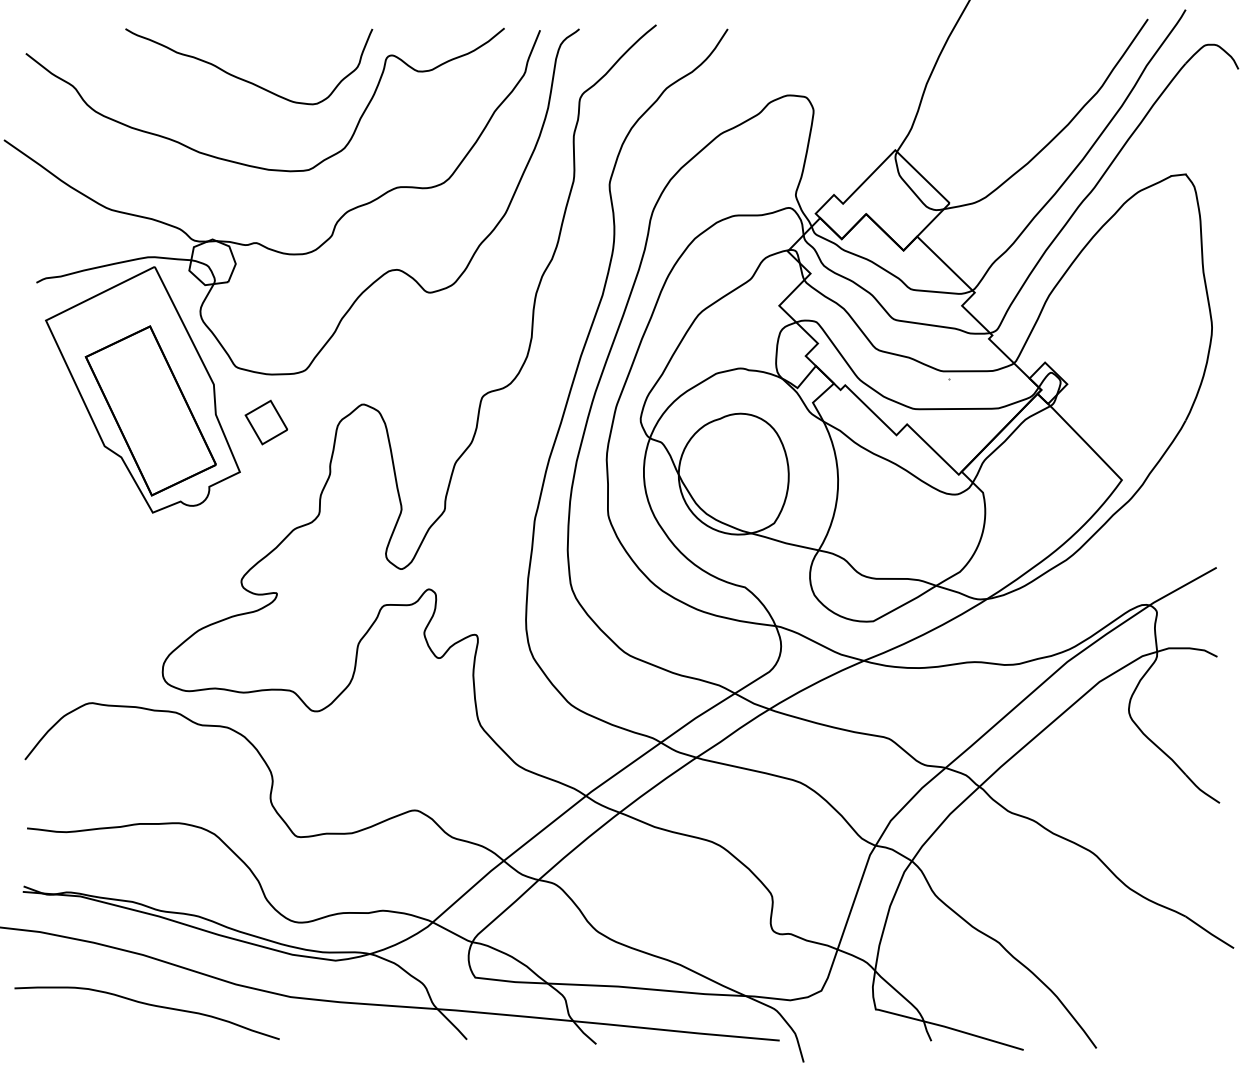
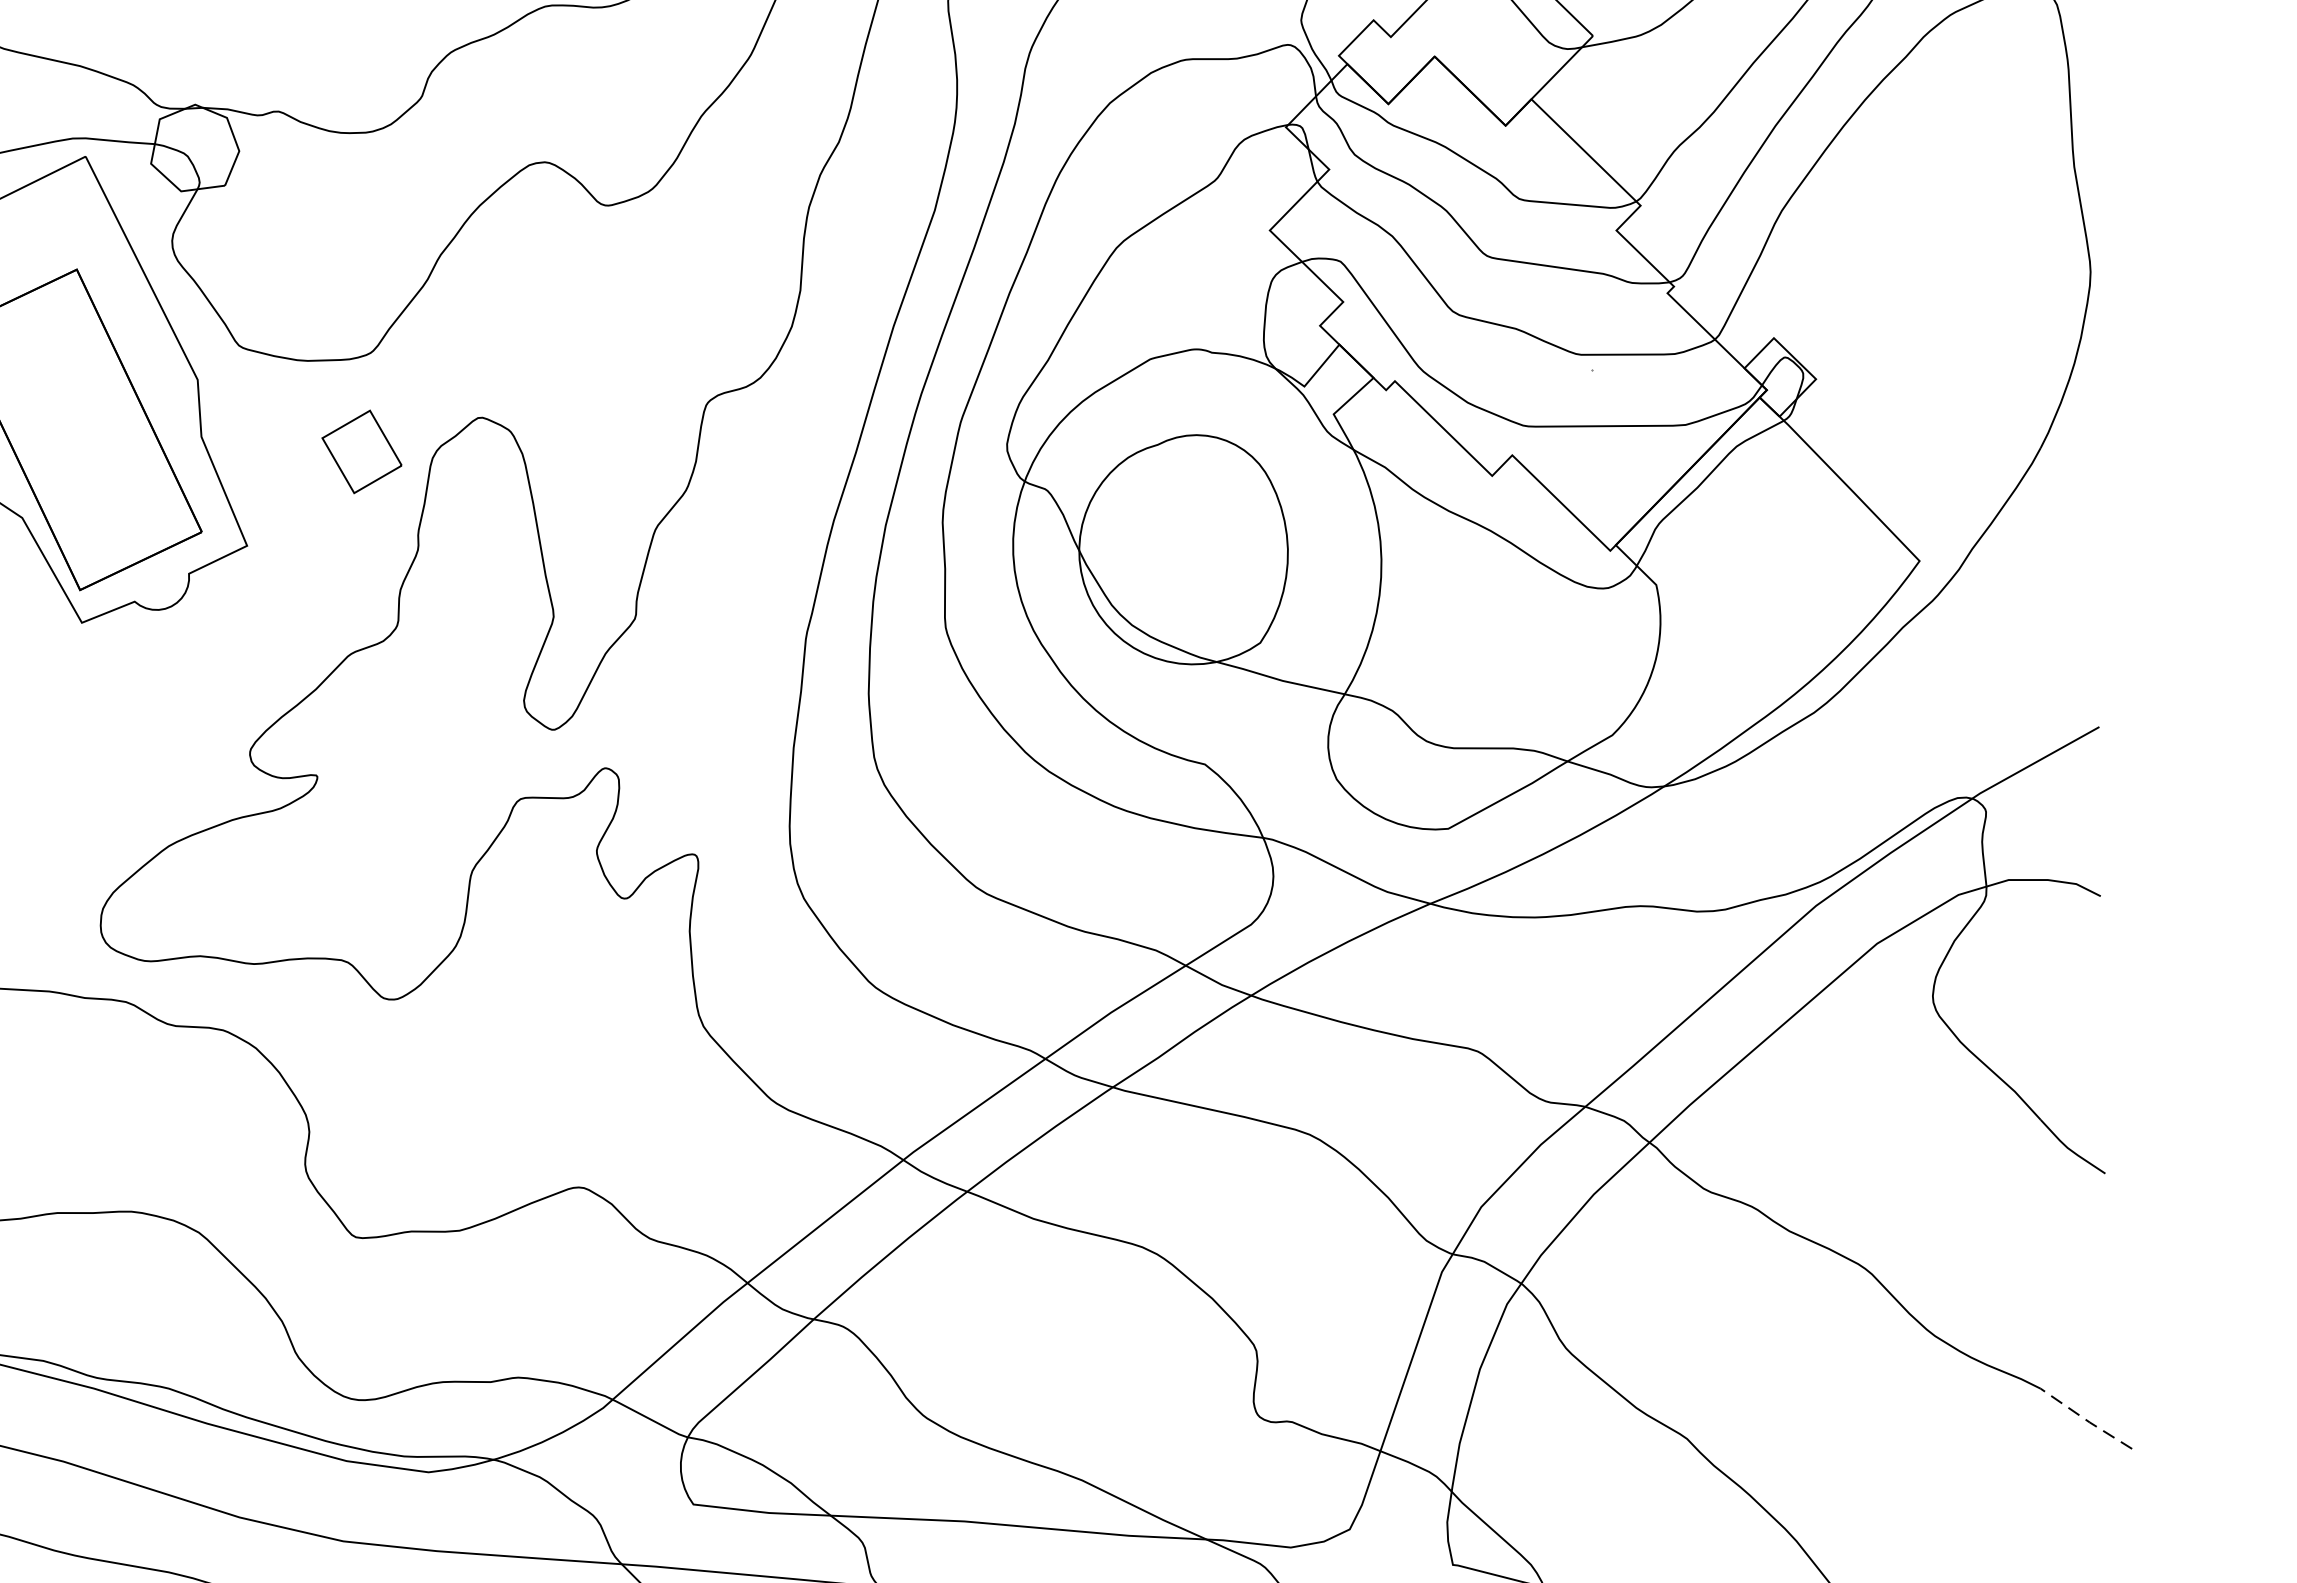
part: (266, 422) -> (361, 451), moved
line: (1210, 933) -> (2087, 1420), solid -> dashed

